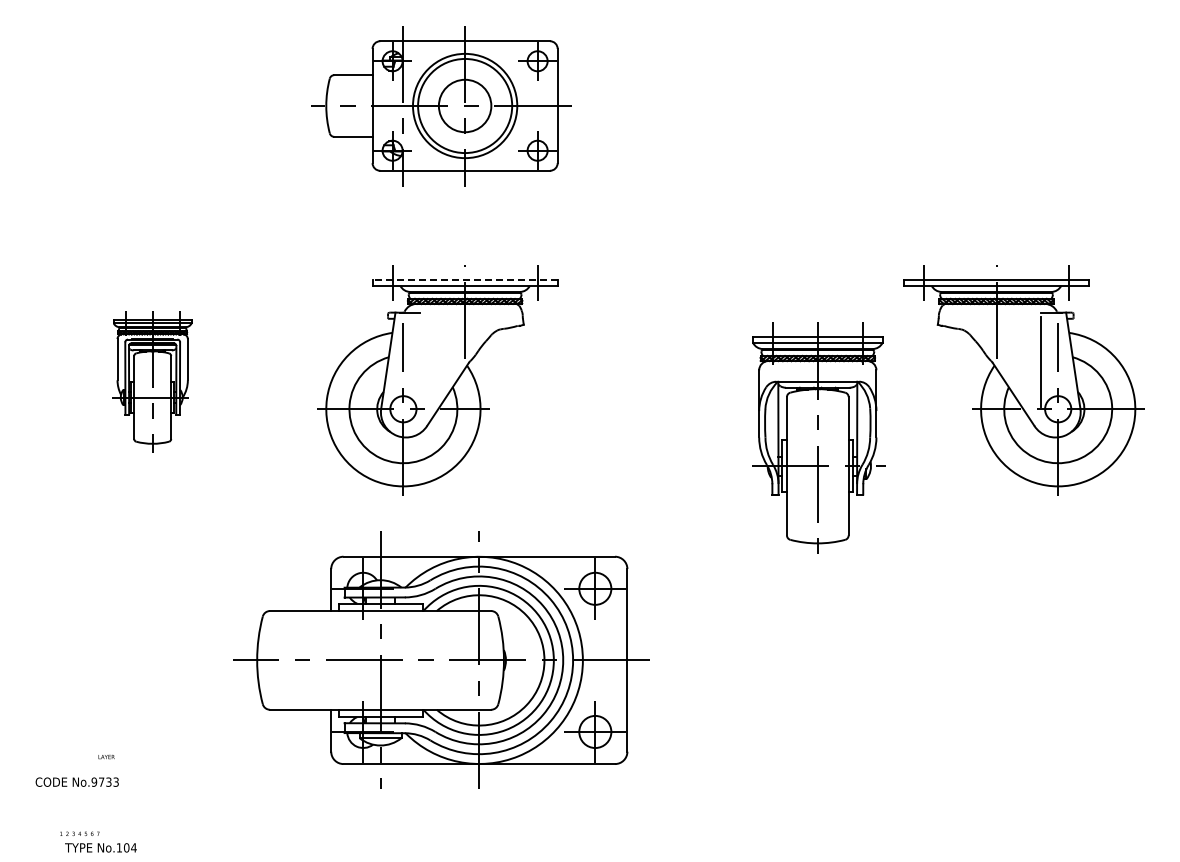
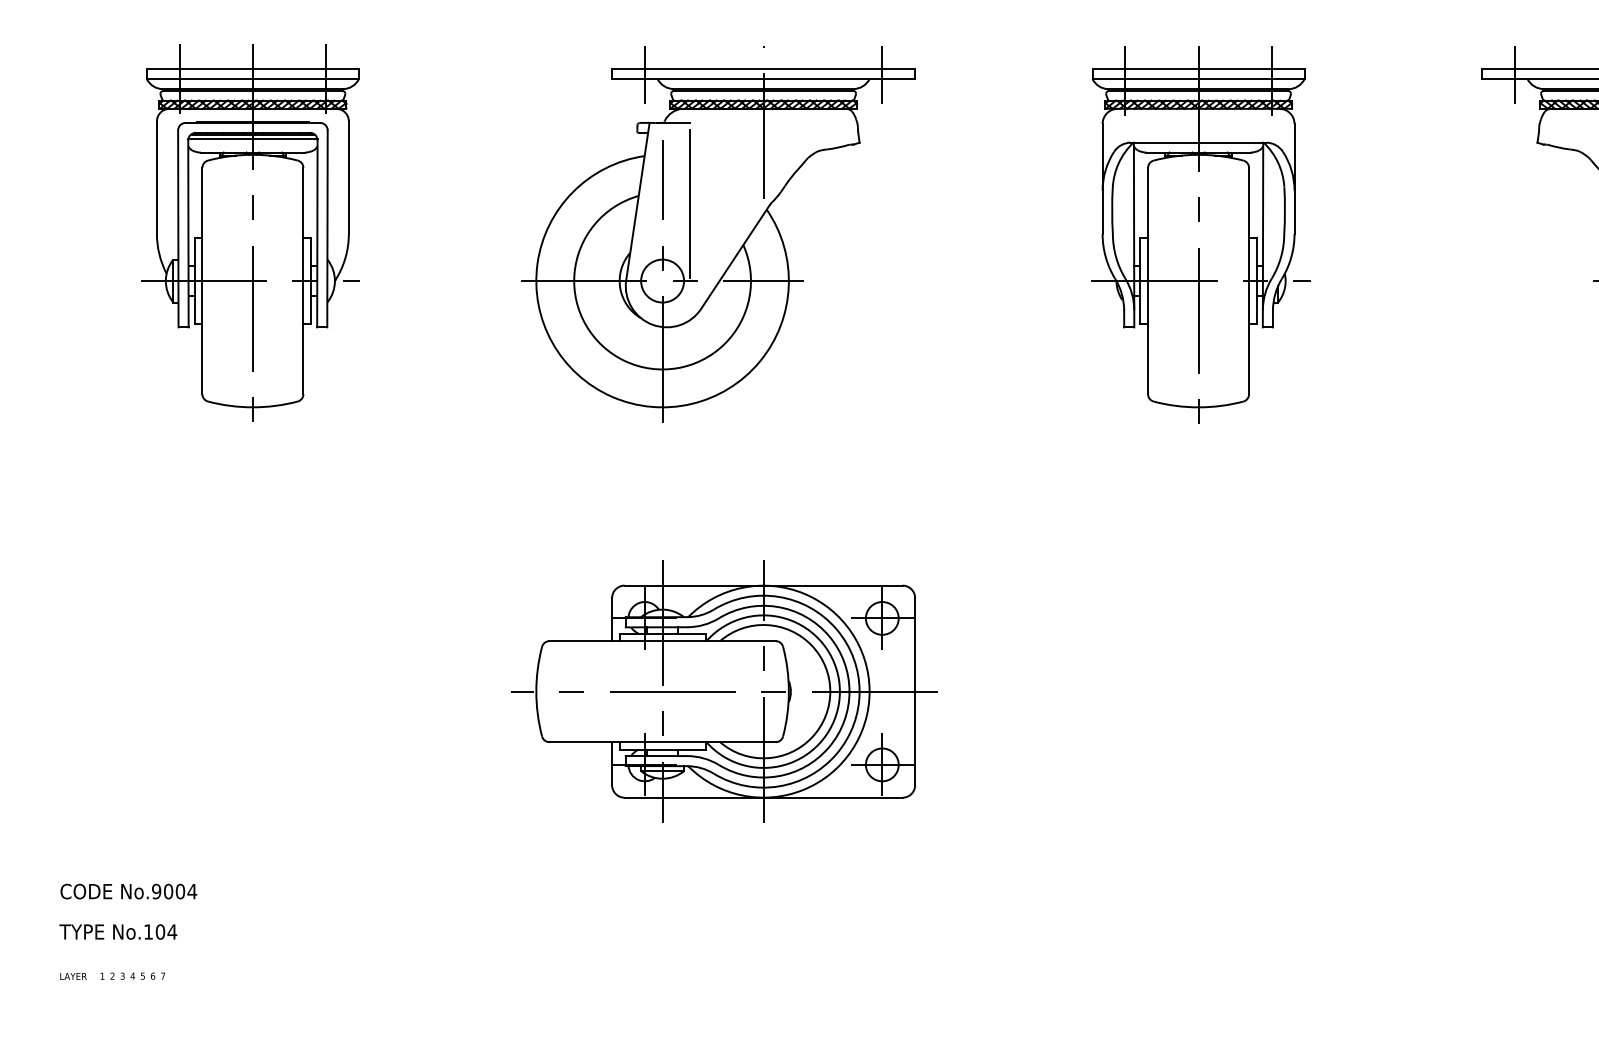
line: (465, 279) -> (764, 68), dashed -> solid
line: (420, 361) -> (690, 202), added
part: (151, 379) -> (250, 232), size x1.67
part: (818, 437) -> (1199, 233), moved
part: (441, 659) -> (724, 690), size x0.62
text: (106, 756) -> (73, 975), moved
text: (108, 781) -> (179, 890), No.9733 -> No.9004
text: (100, 847) -> (117, 931), moved

